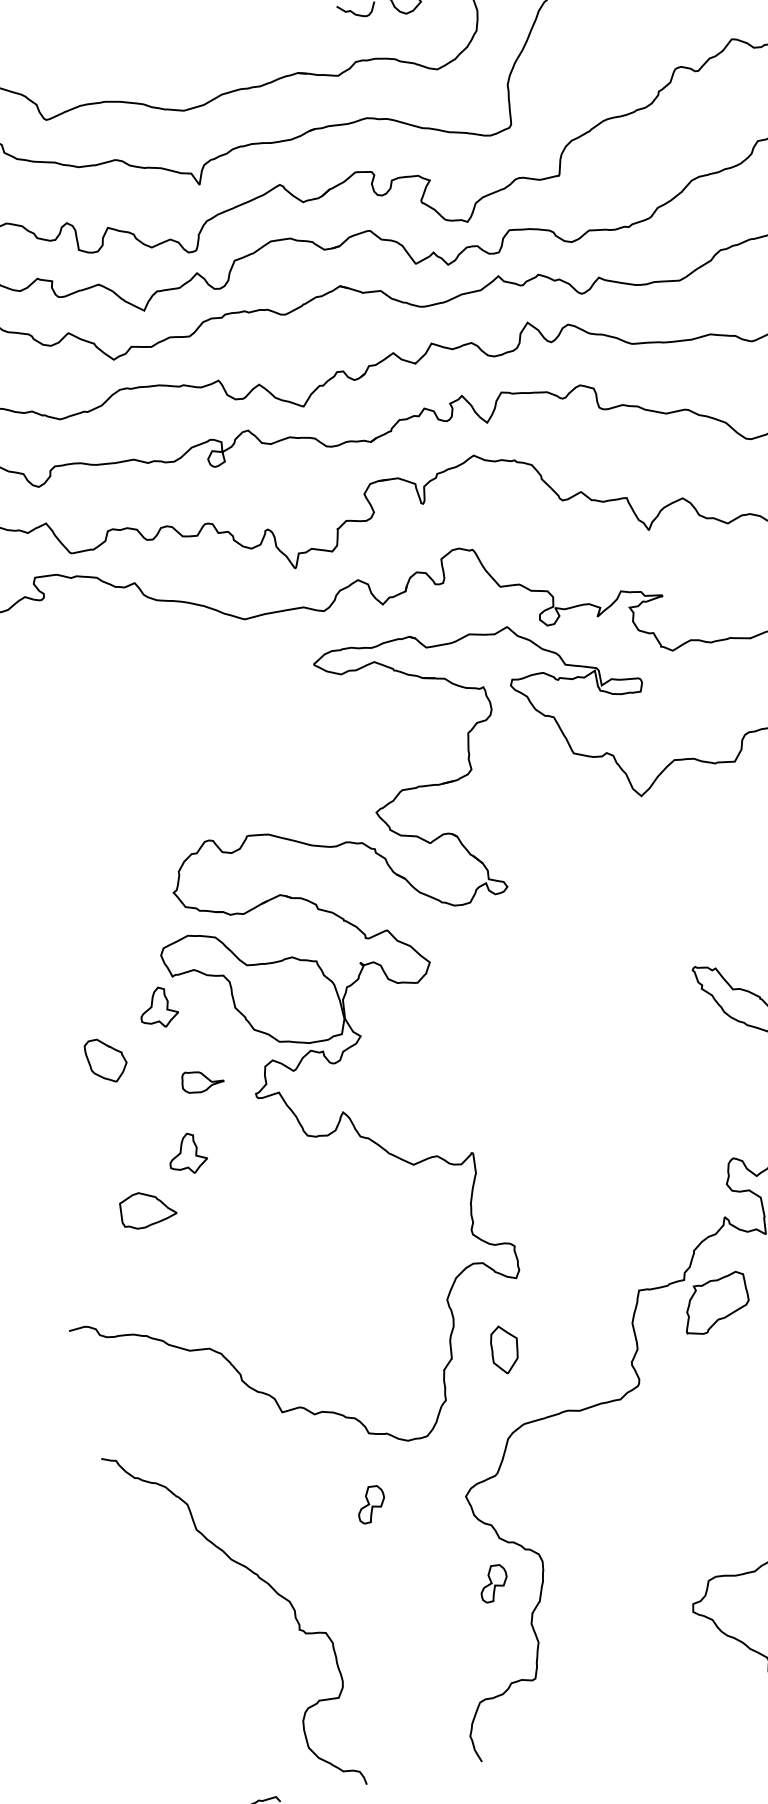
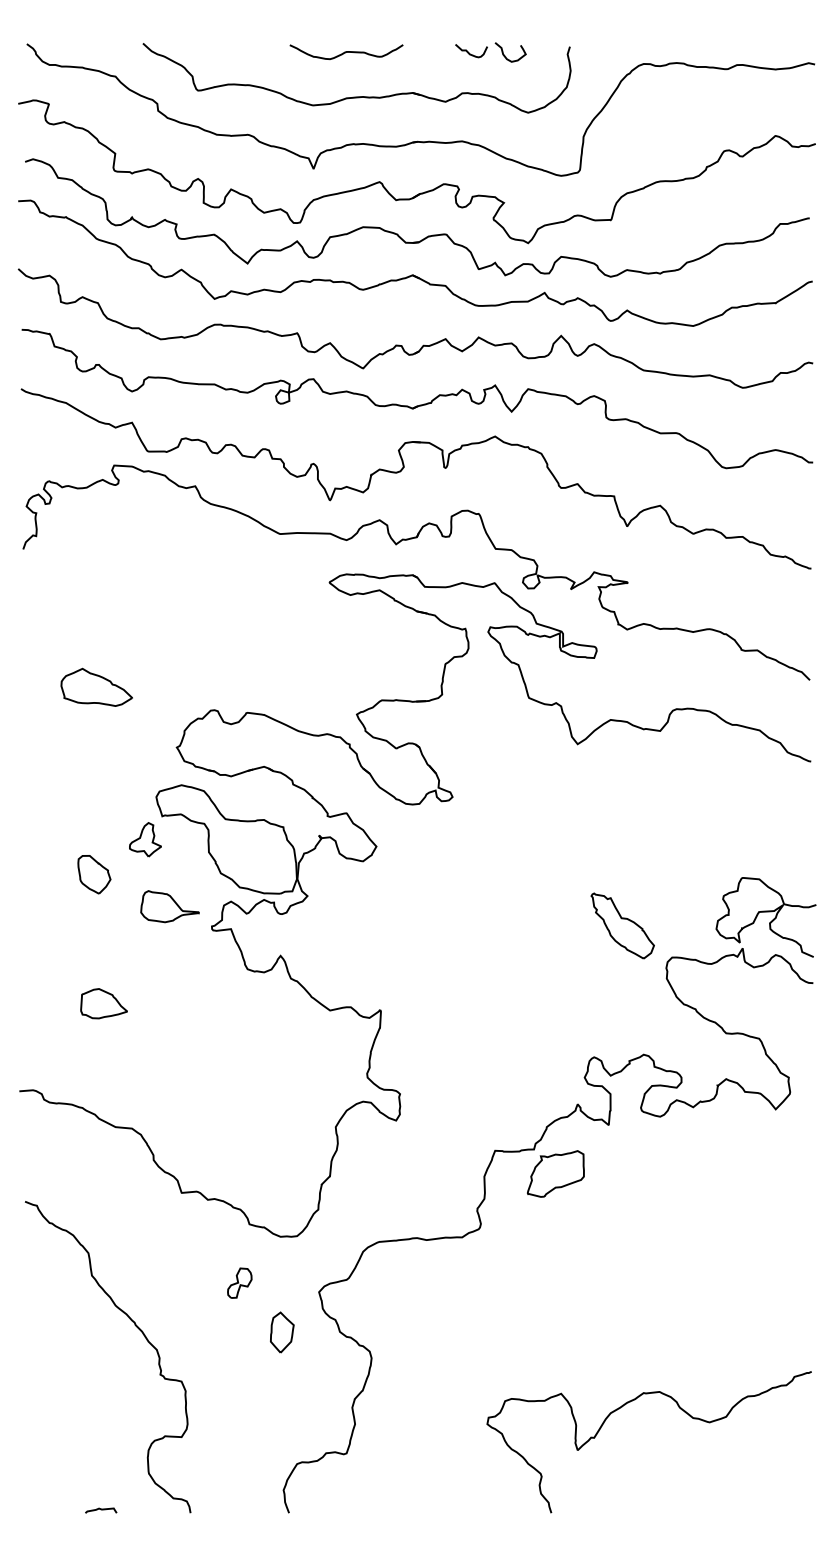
curve: (211, 41) -> (346, 52), added
part: (65, 840) -> (96, 686), added
part: (201, 1080) -> (169, 906), size x1.67
part: (187, 1153) -> (145, 964), removed
part: (505, 1349) -> (282, 1332), moved
part: (493, 1582) -> (327, 1367), removed

